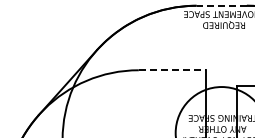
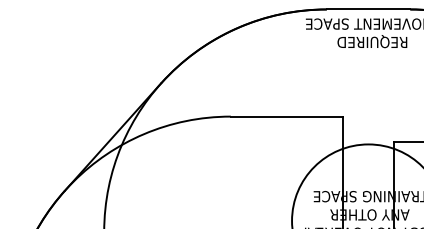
line: (221, 5) -> (368, 9), dashed -> solid
line: (172, 70) -> (286, 116), dashed -> solid

